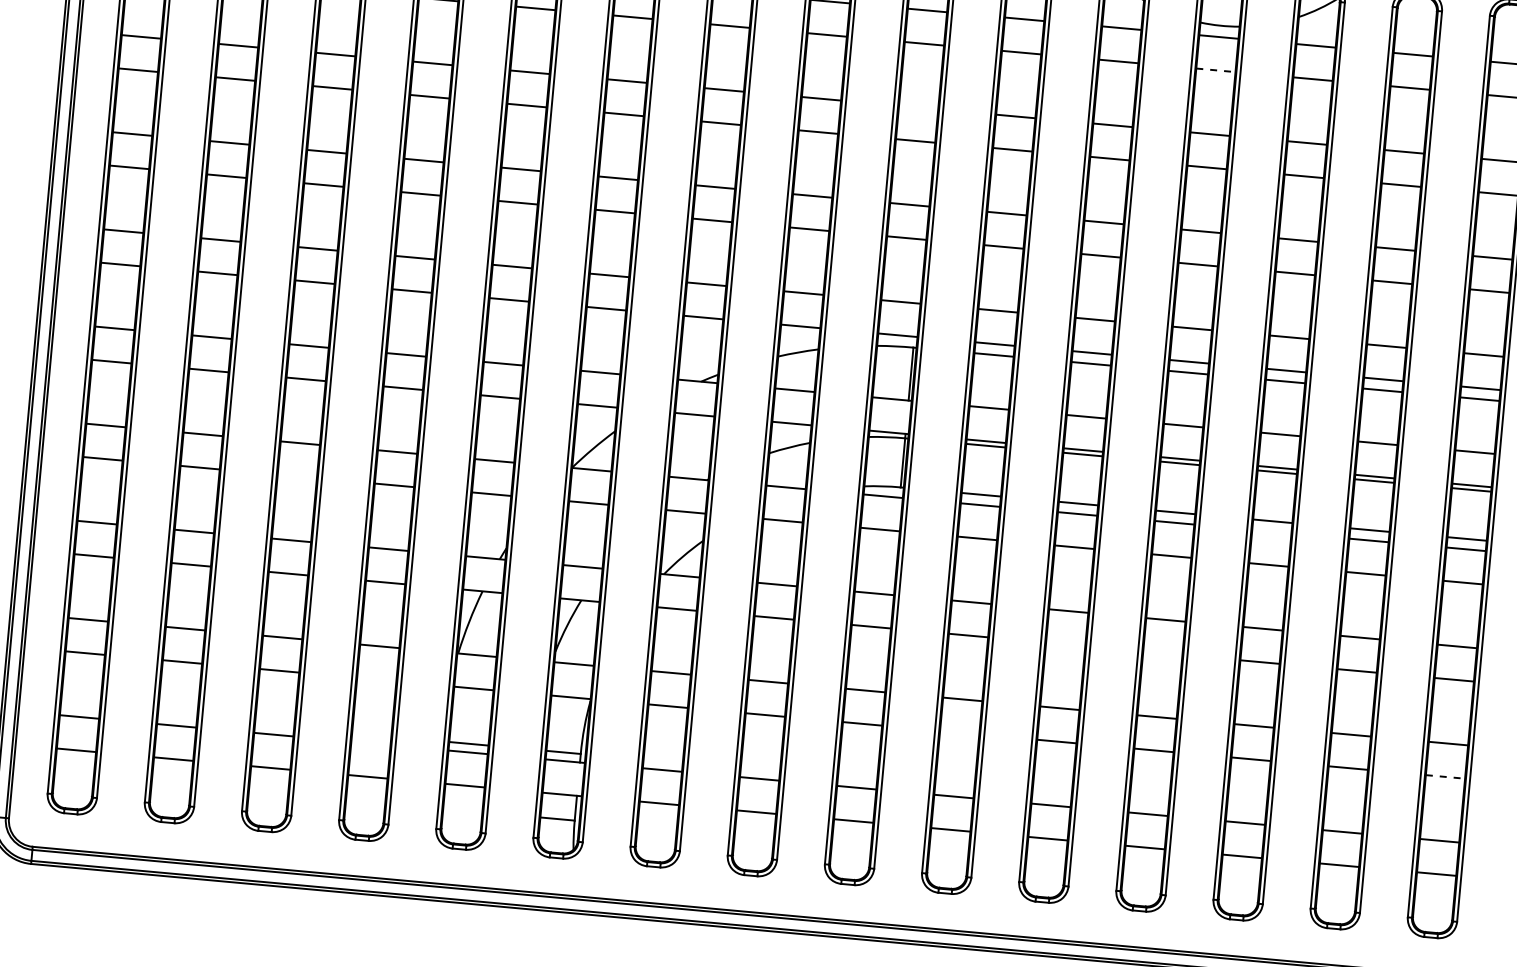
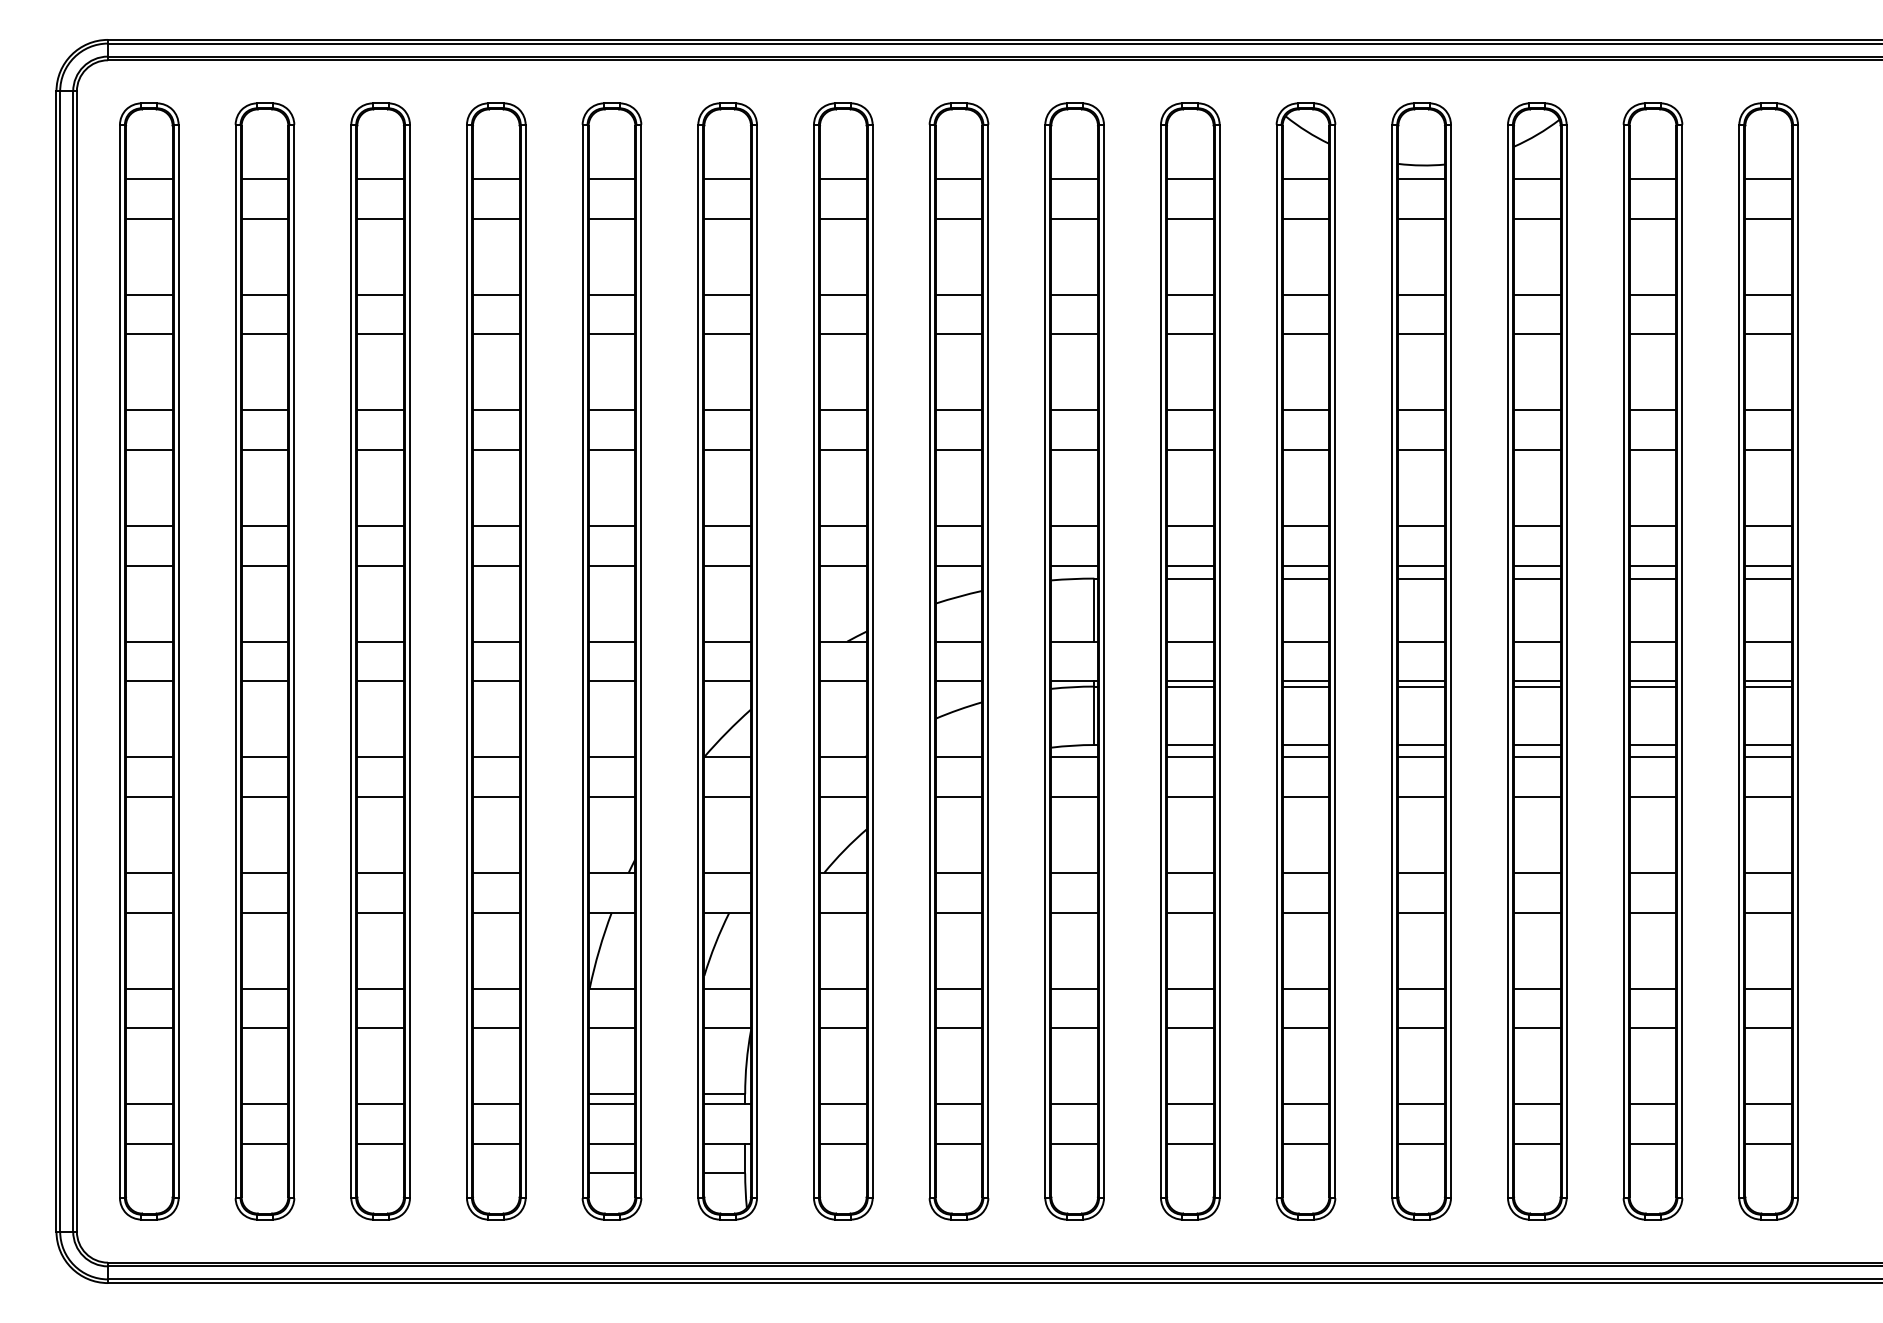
line: (1216, 70) -> (1422, 218), dashed -> solid
line: (918, 107) -> (1074, 294), added
line: (297, 476) -> (380, 796), added
line: (1271, 531) -> (1536, 757), added
line: (1065, 644) -> (1305, 912), added
line: (1162, 653) -> (1421, 912), added
line: (376, 679) -> (495, 1028), added
line: (959, 732) -> (1189, 1028), added
line: (370, 743) -> (495, 1104), added
line: (1446, 777) -> (1769, 1028), dashed -> solid
line: (462, 810) -> (611, 1173), added

